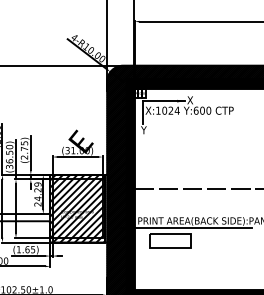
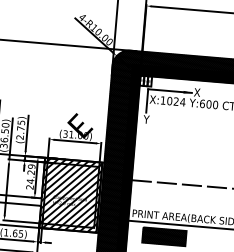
hatch: (170, 240) -> (164, 236), added

